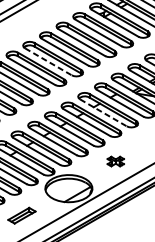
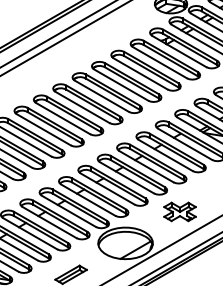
line: (49, 62) -> (102, 96), dashed -> solid
line: (104, 112) -> (166, 155), dashed -> solid
part: (115, 161) -> (179, 211), size x1.67

